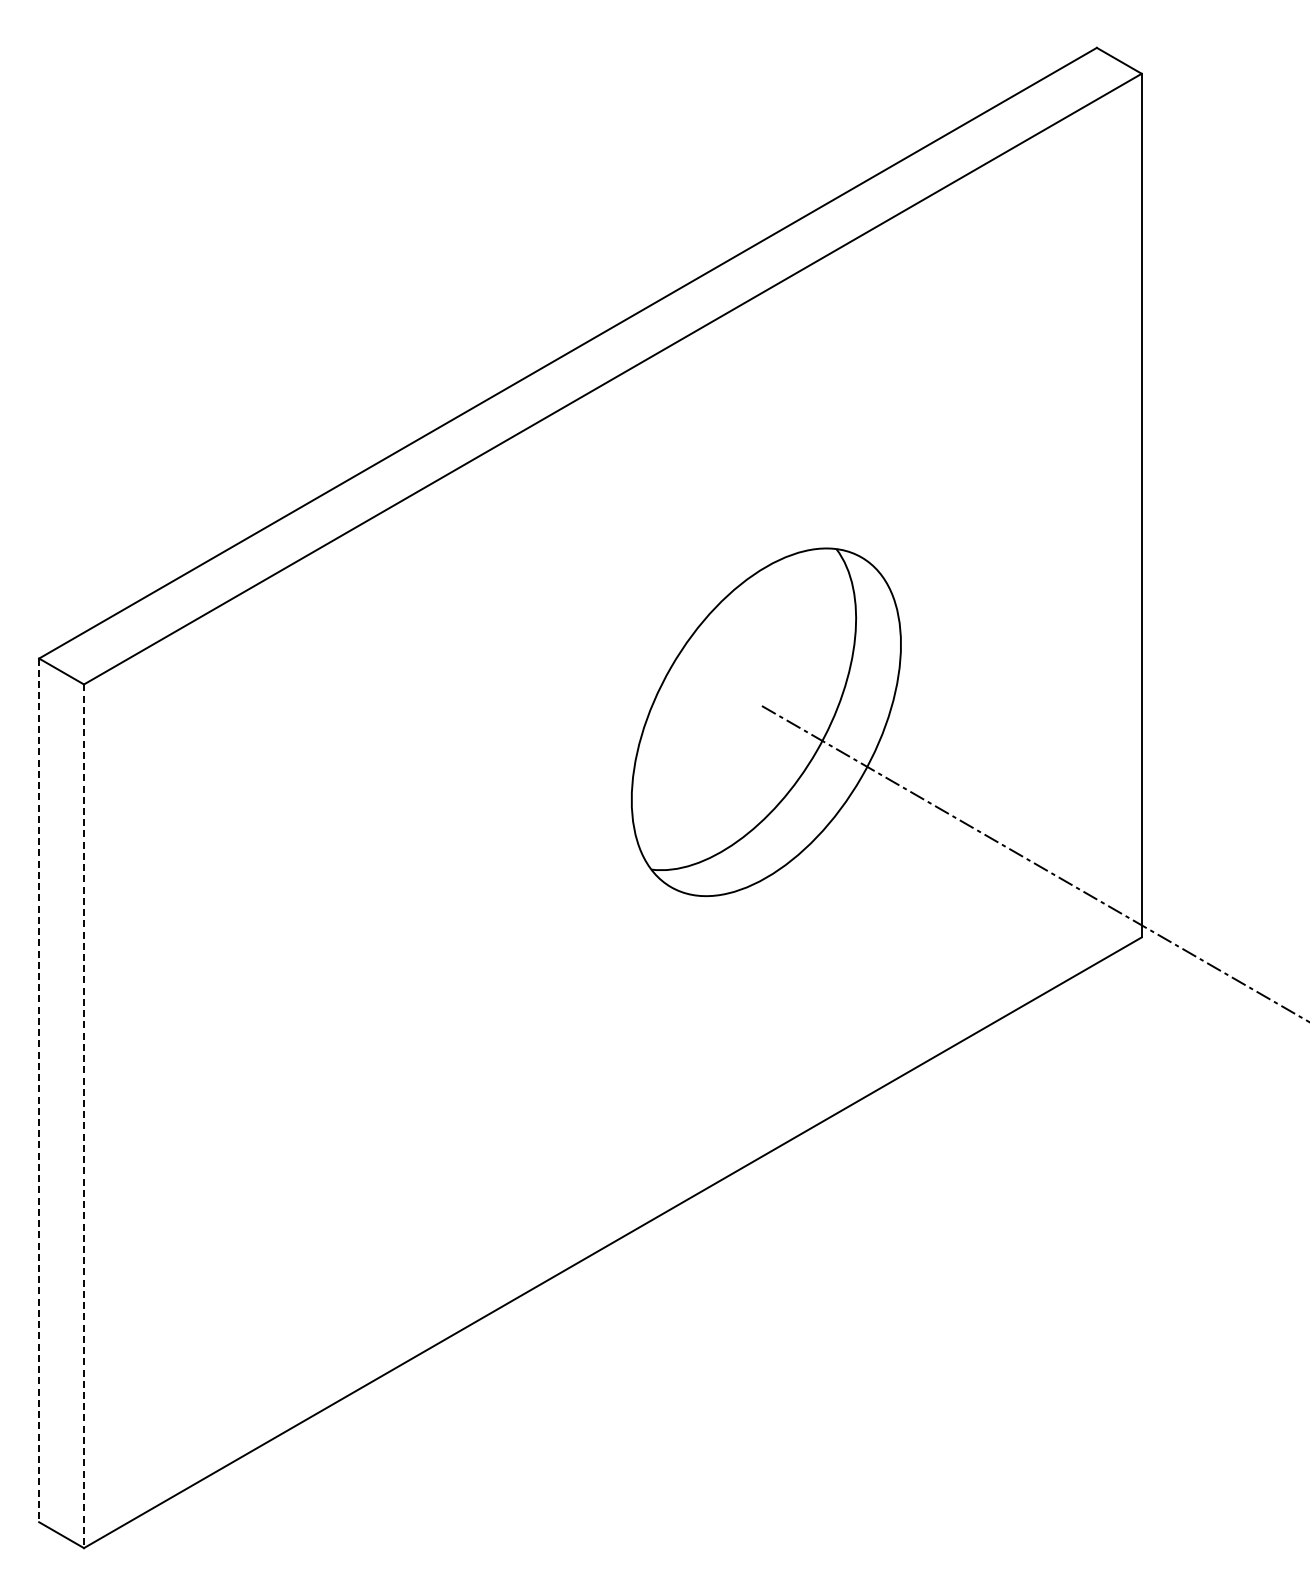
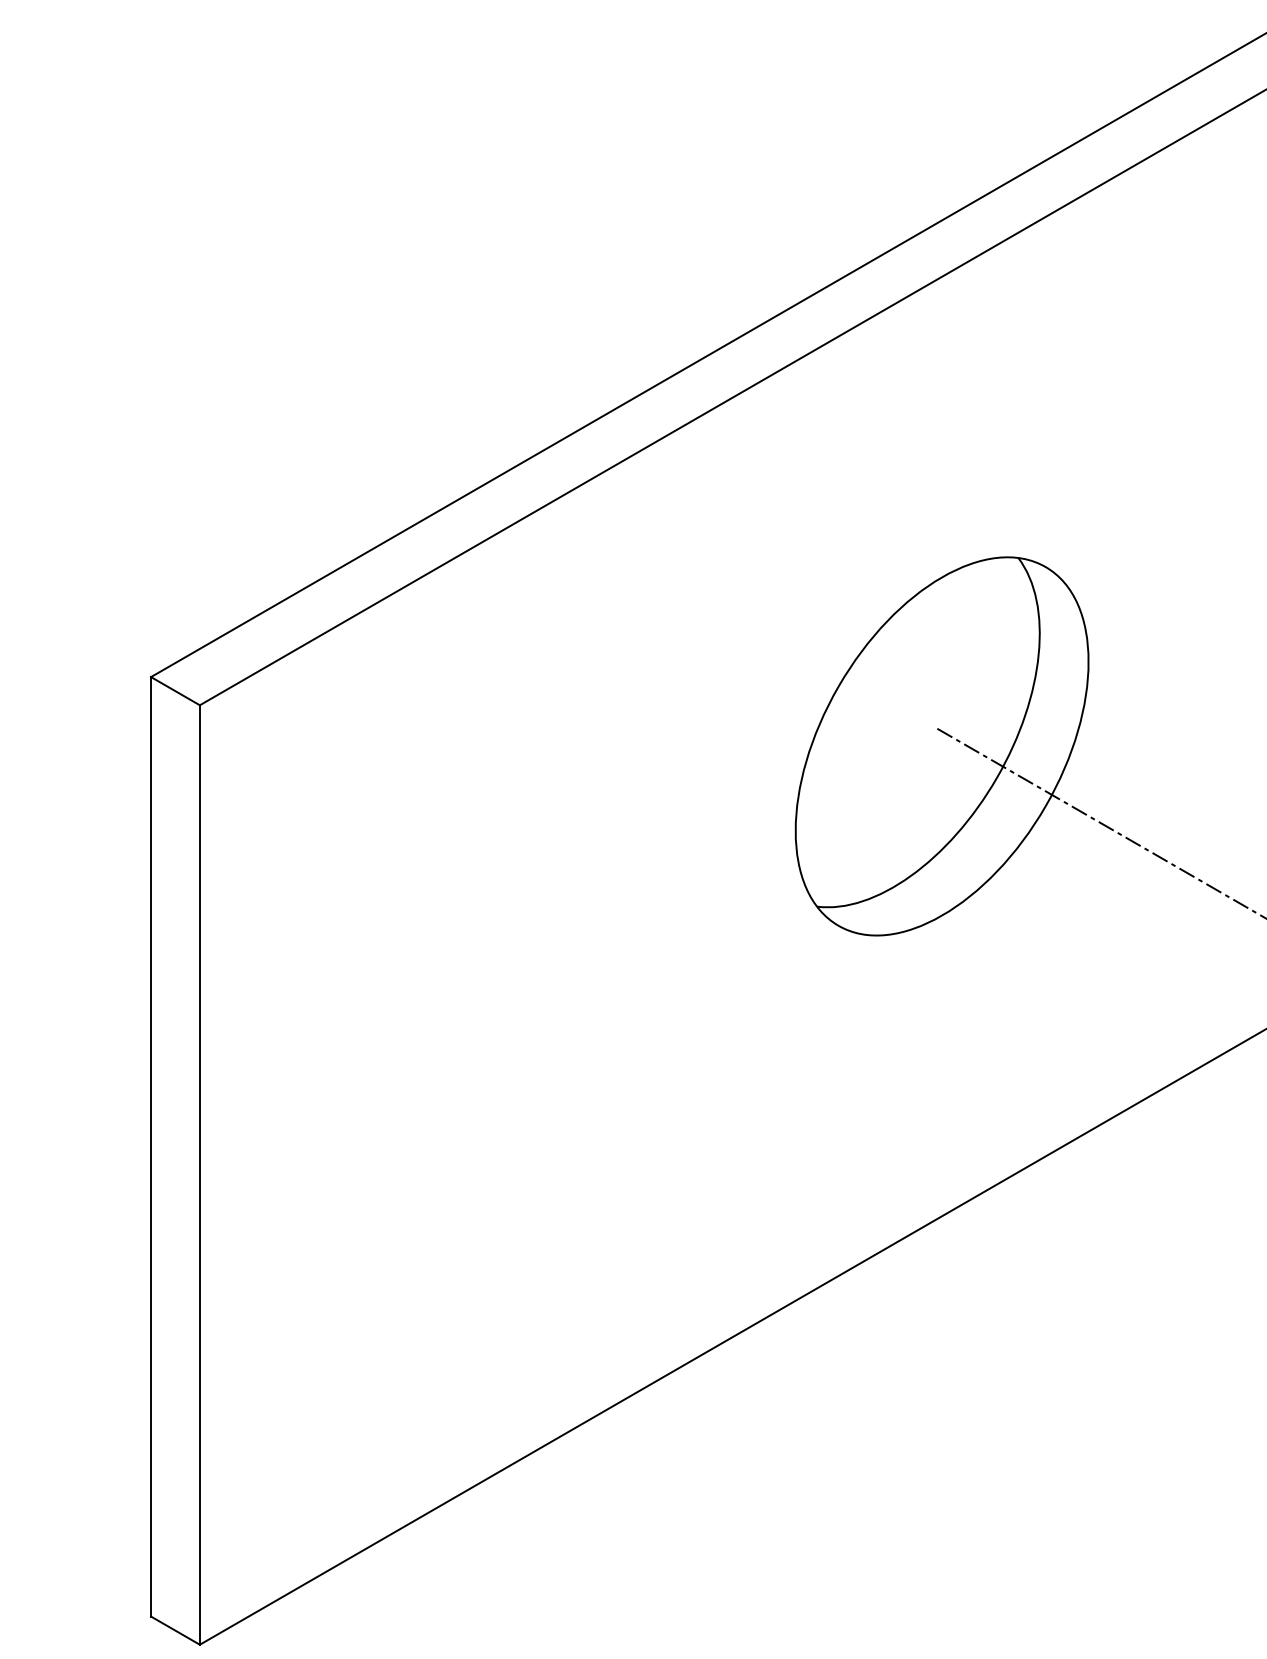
line: (39, 1090) -> (151, 1146), dashed -> solid
line: (84, 1116) -> (200, 1175), dashed -> solid

